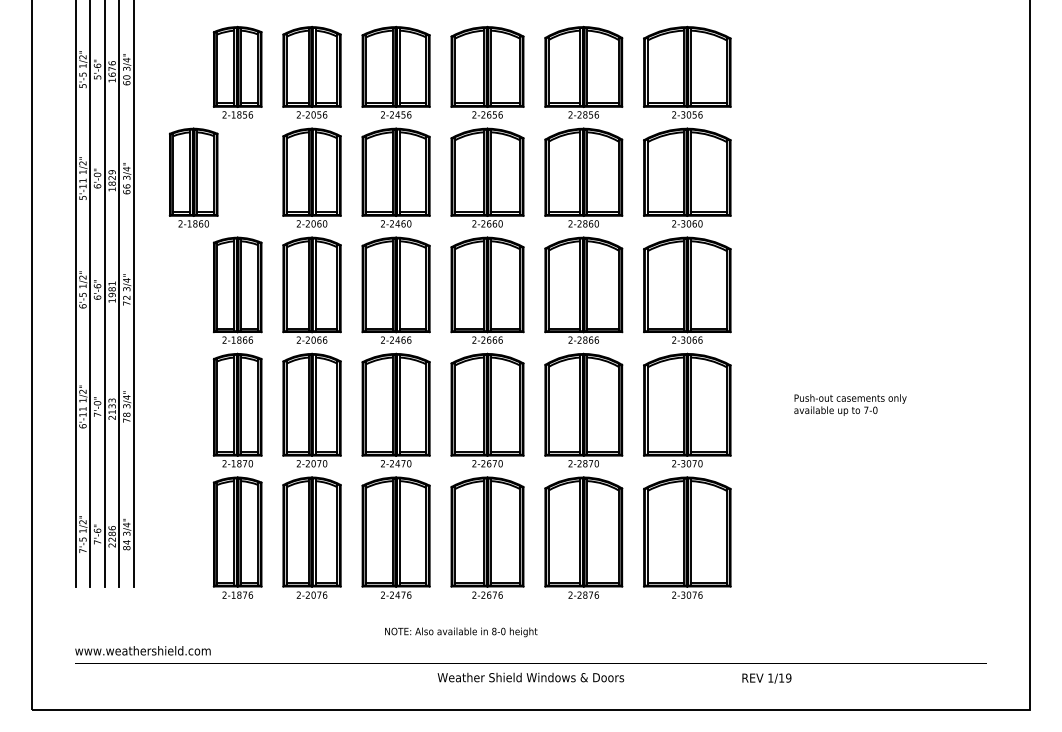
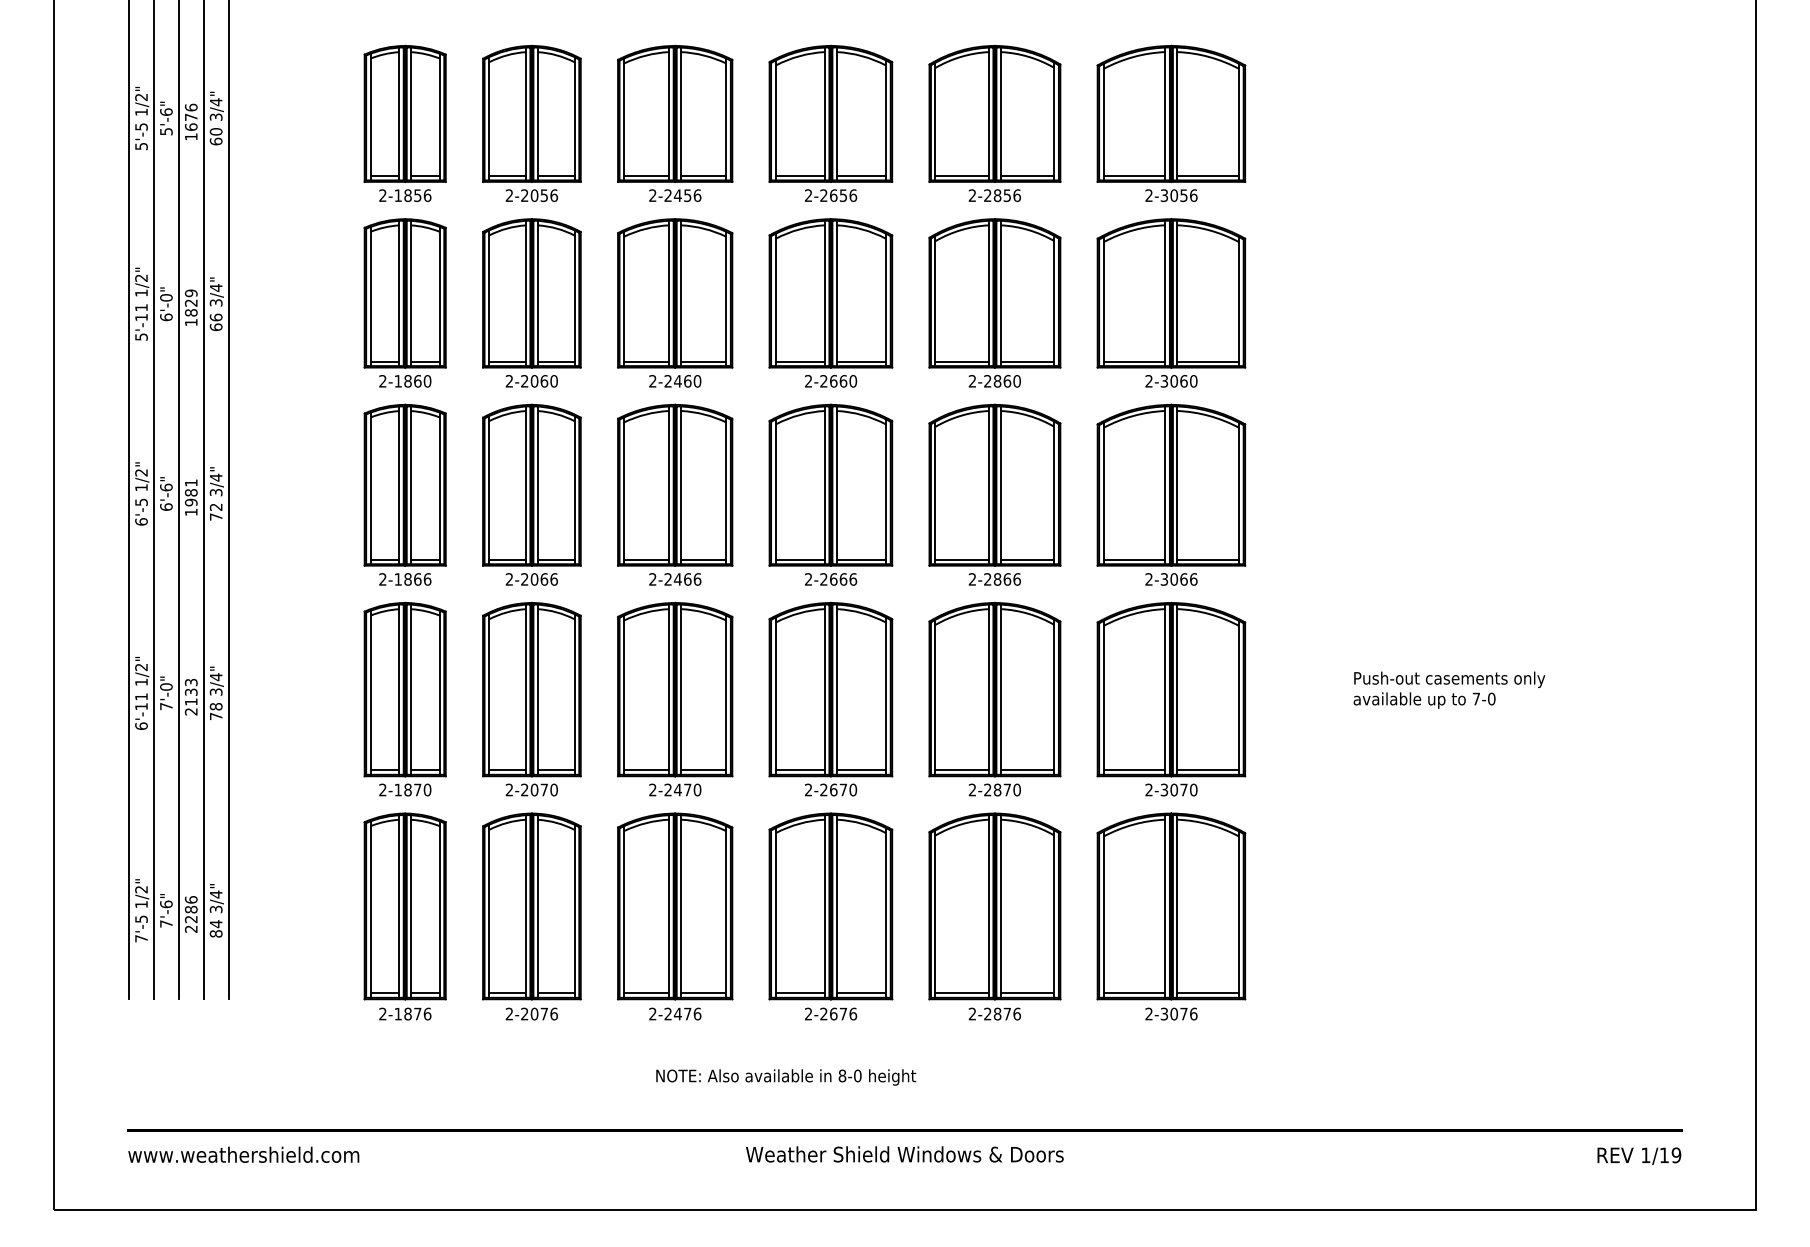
part: (193, 177) -> (404, 302), moved
text: (142, 650) -> (242, 1154), moved
text: (766, 678) -> (1638, 1156), moved

